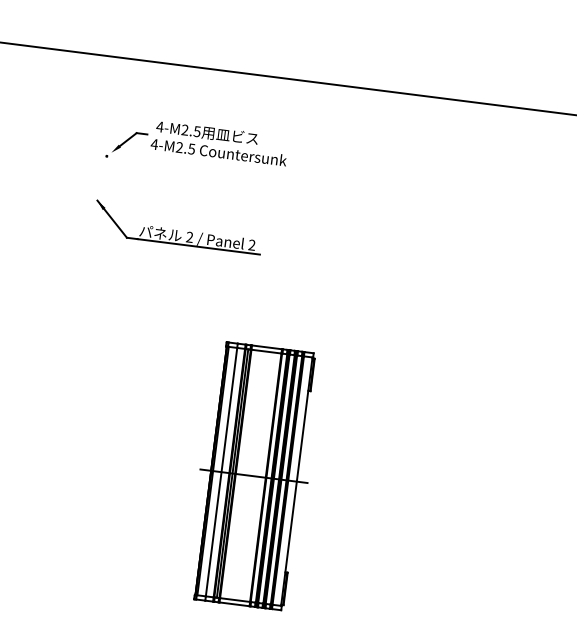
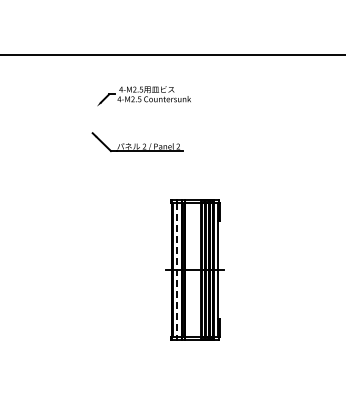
line: (221, 473) -> (177, 270), solid -> dashed

